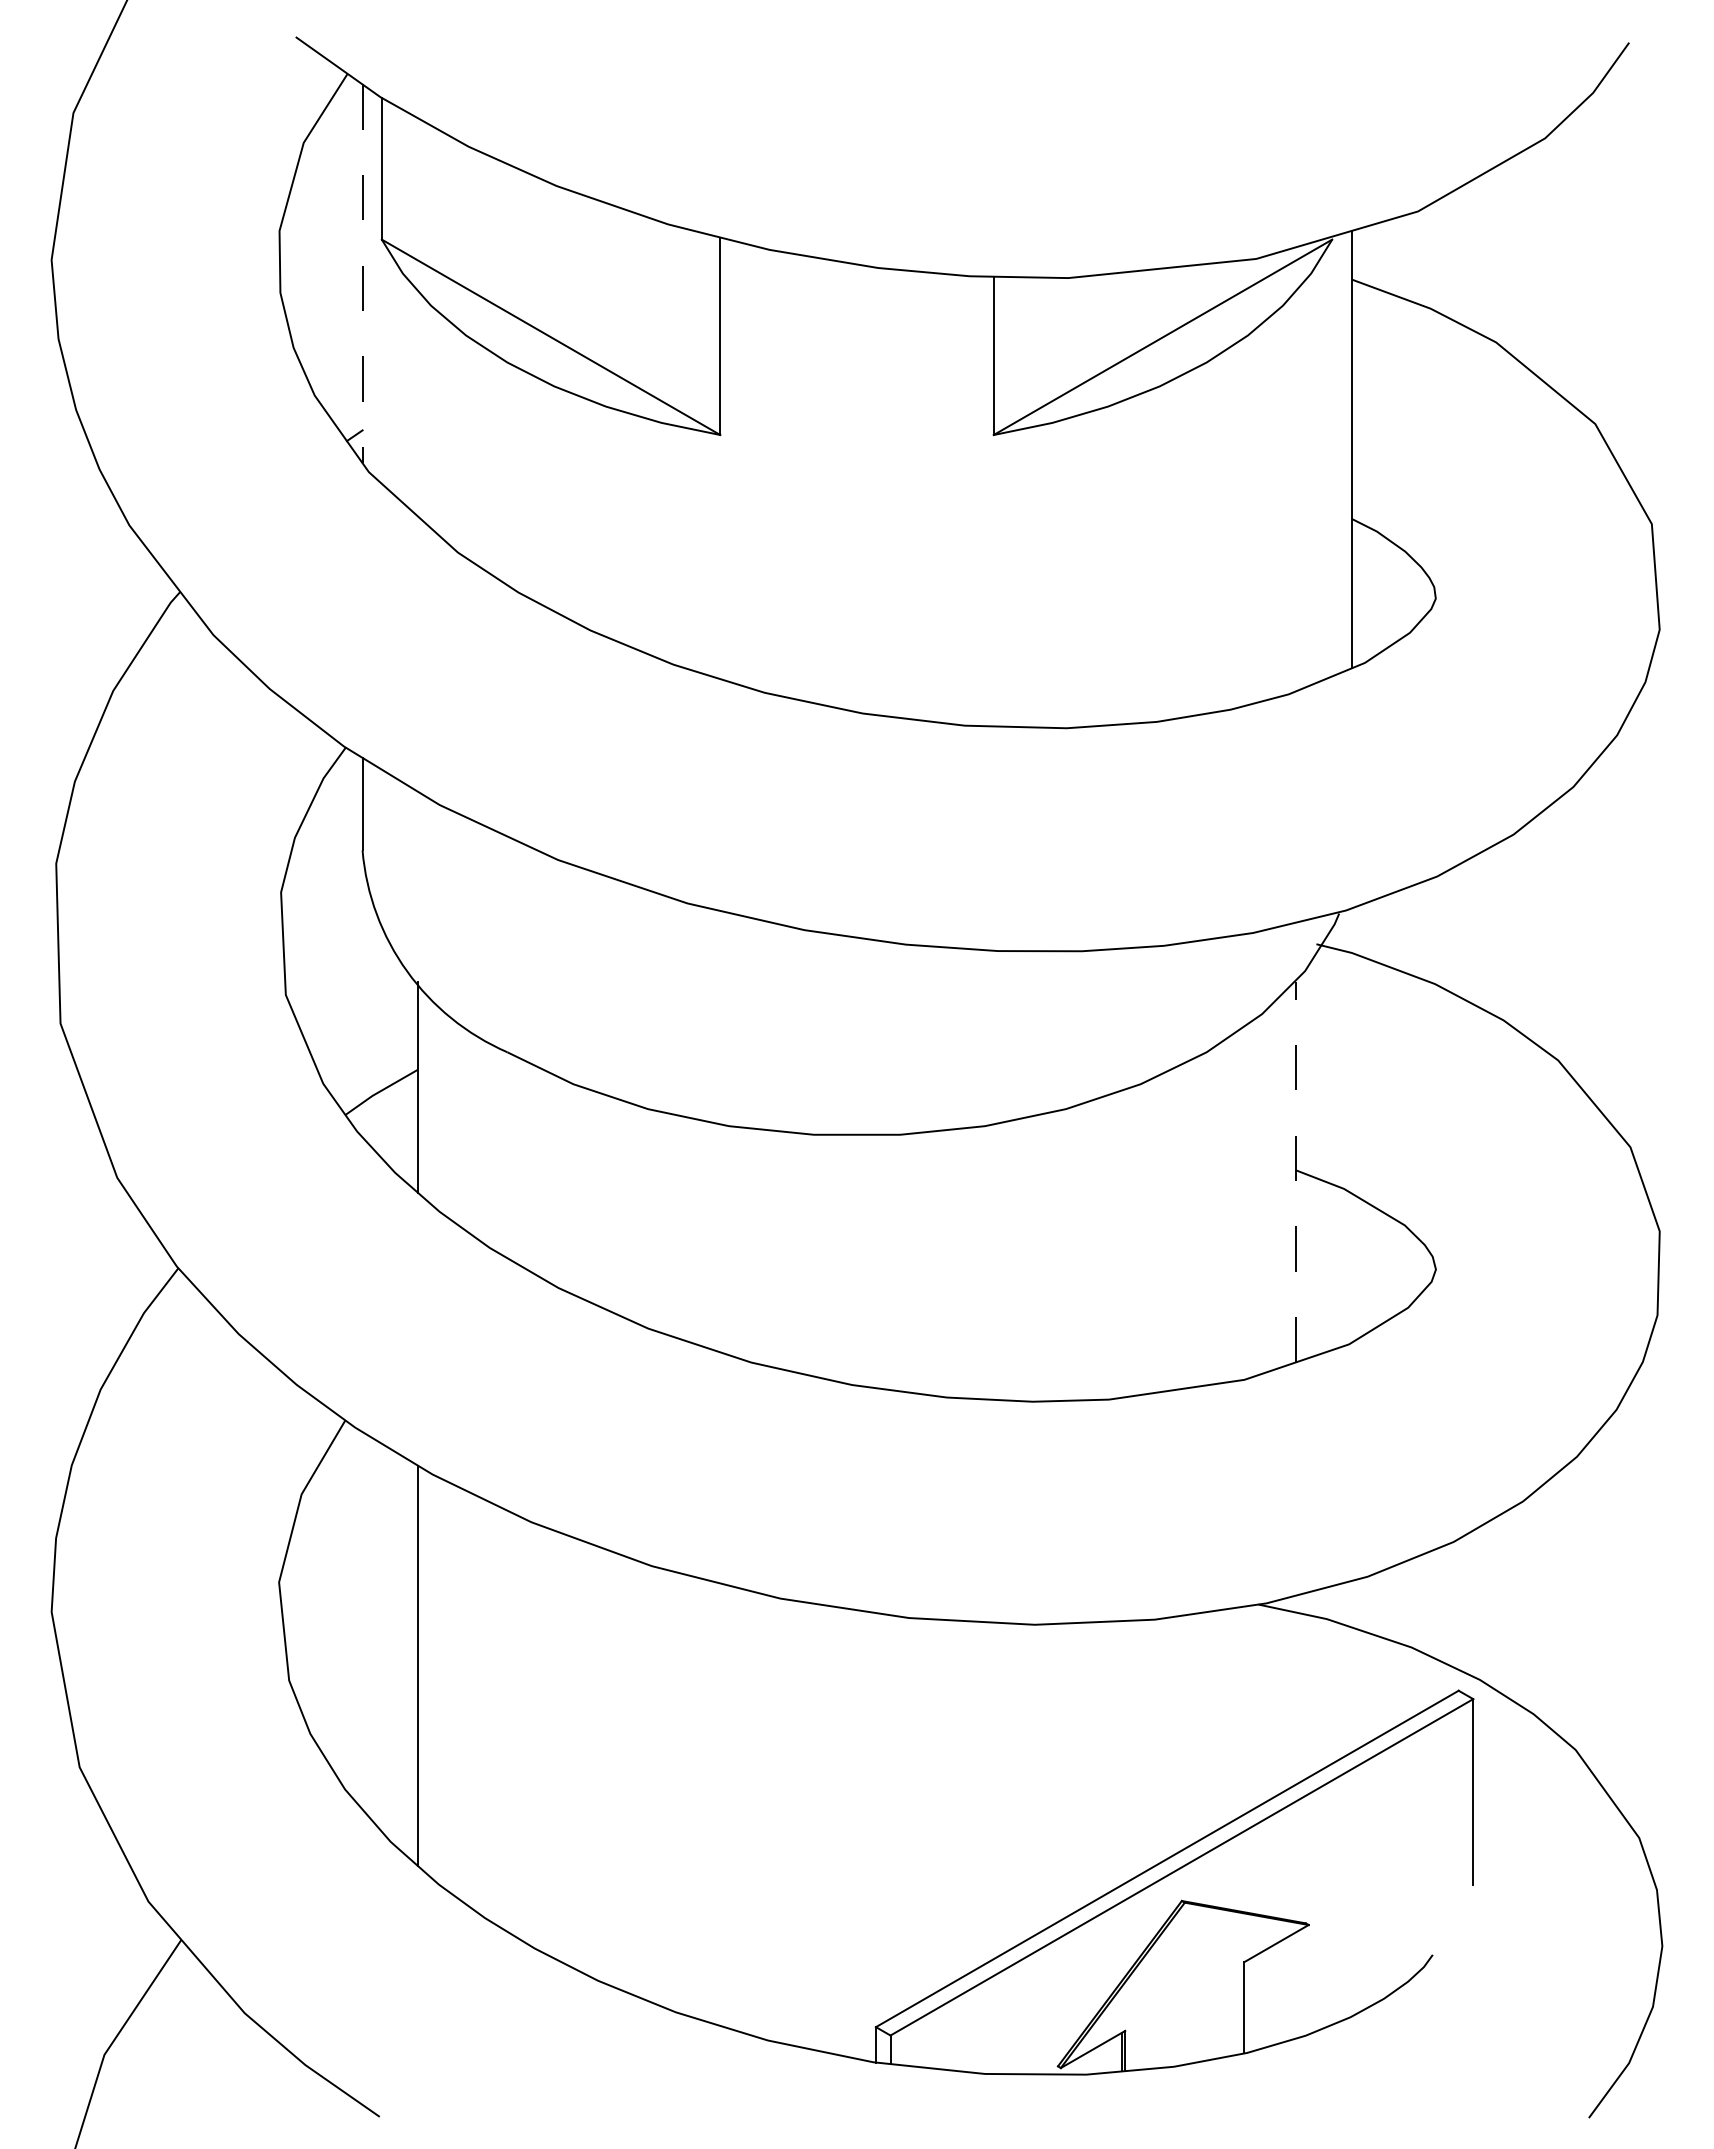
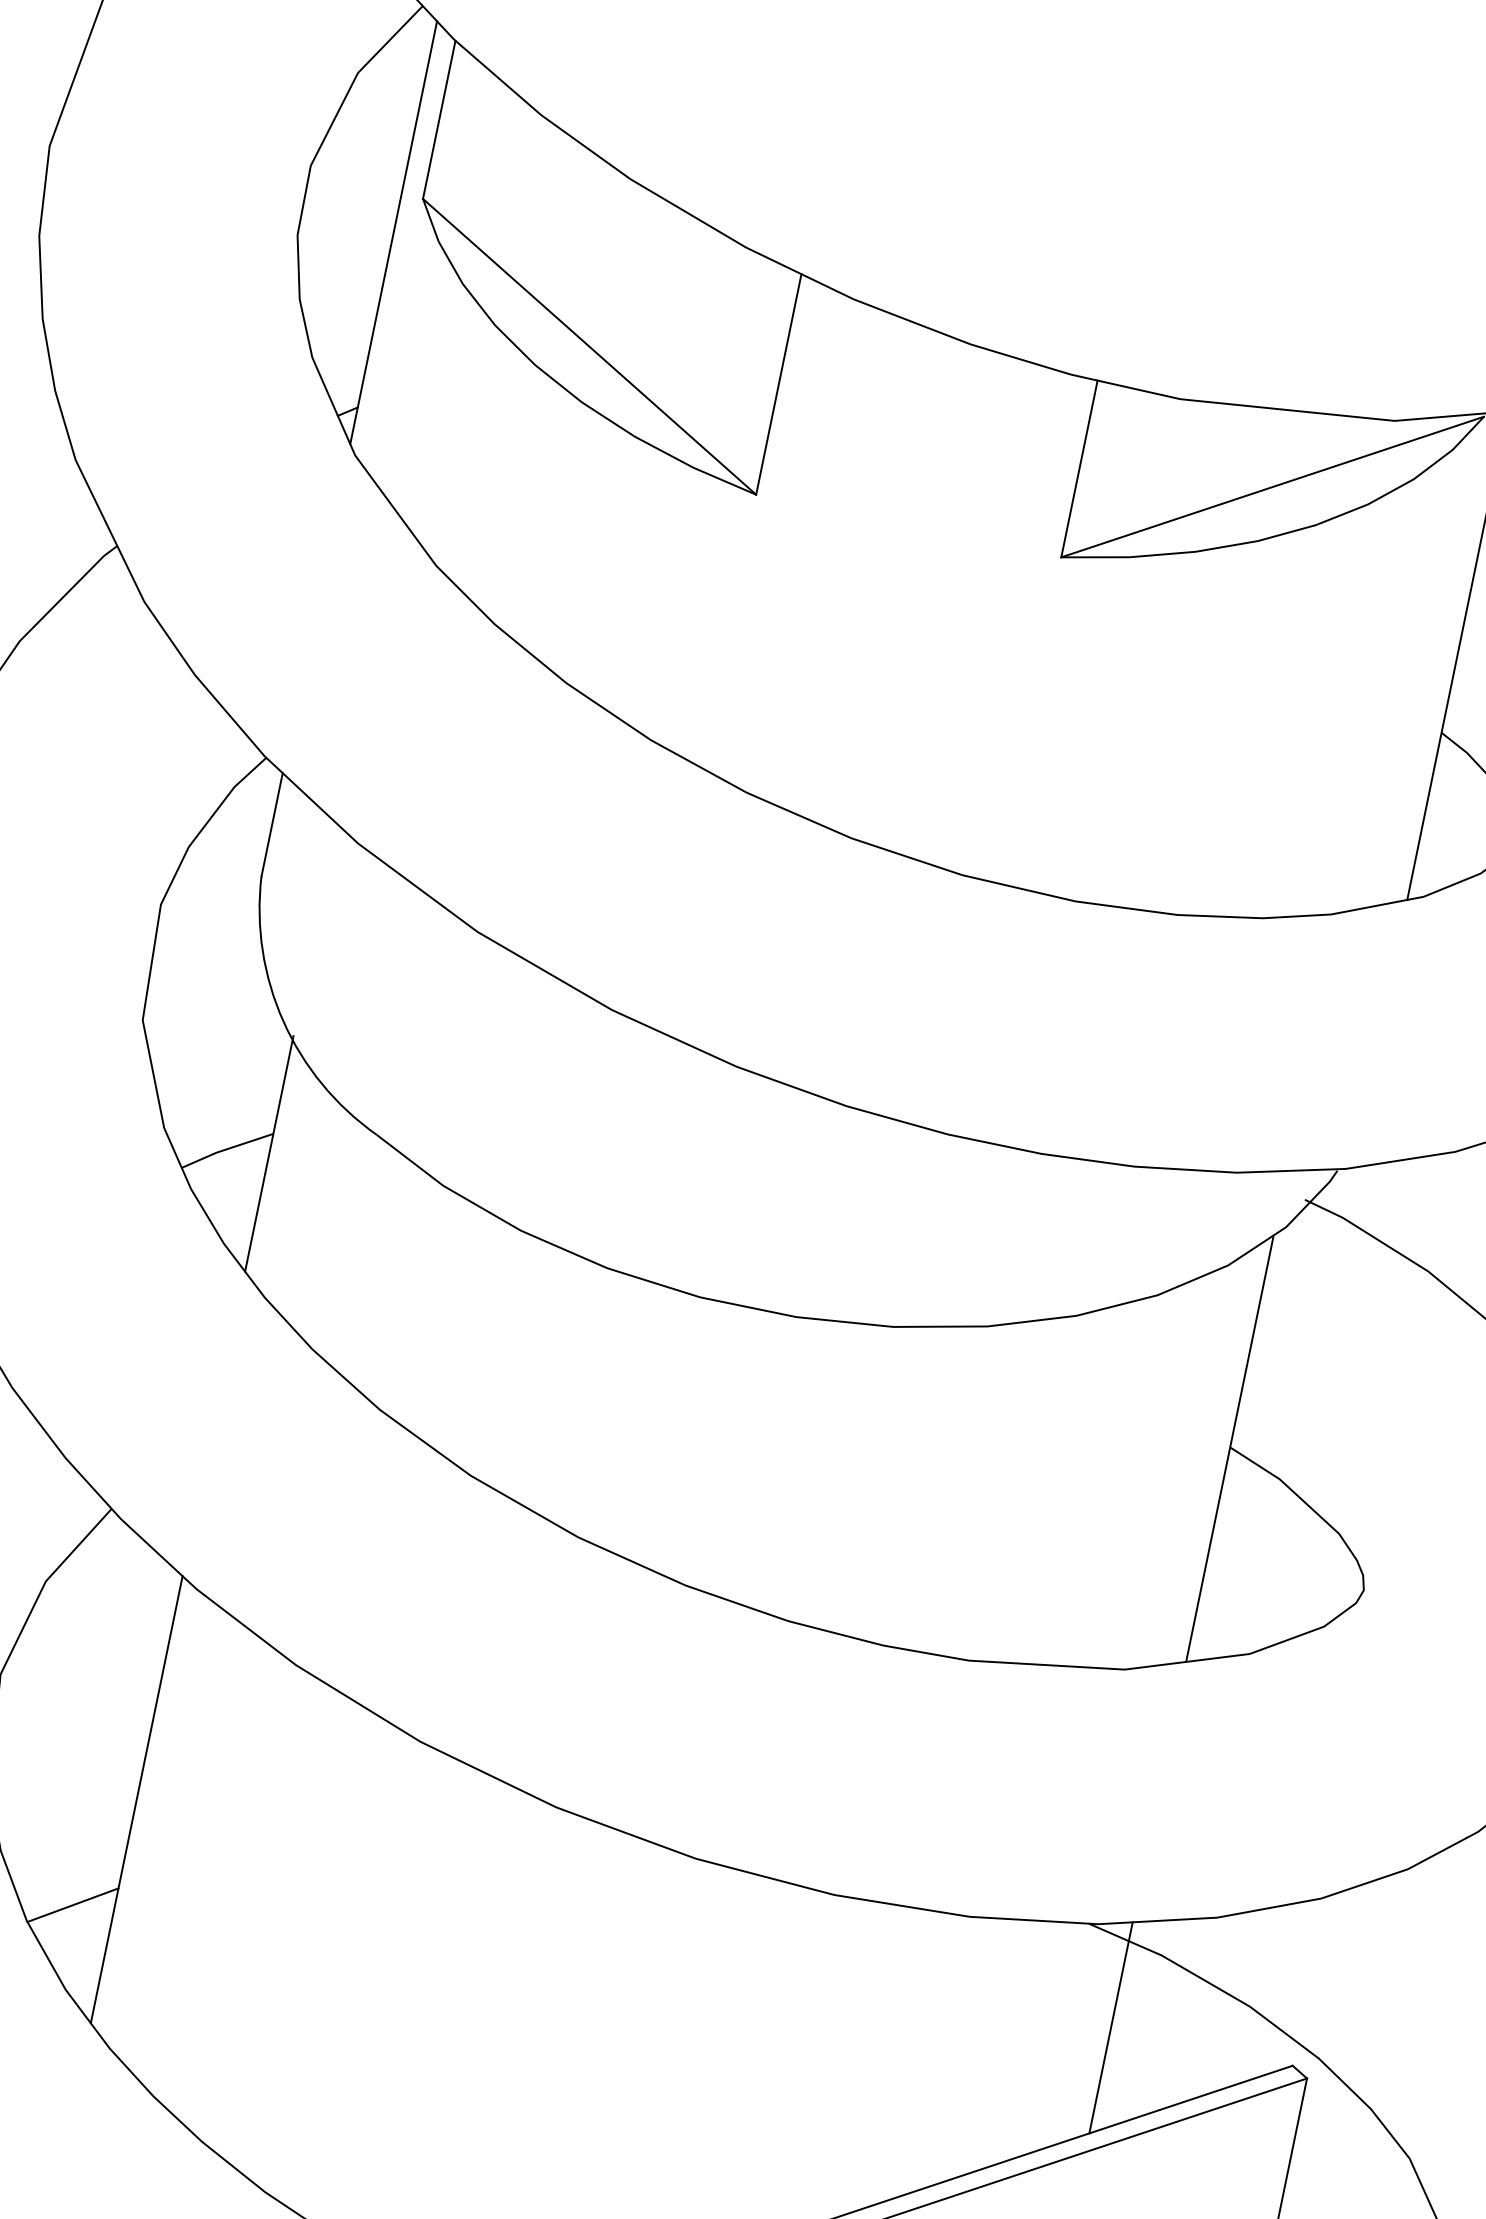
line: (362, 274) -> (393, 233), dashed -> solid
line: (1295, 1171) -> (1229, 1448), dashed -> solid
line: (1295, 1689) -> (1110, 2027), added
line: (381, 1767) -> (72, 1904), added

